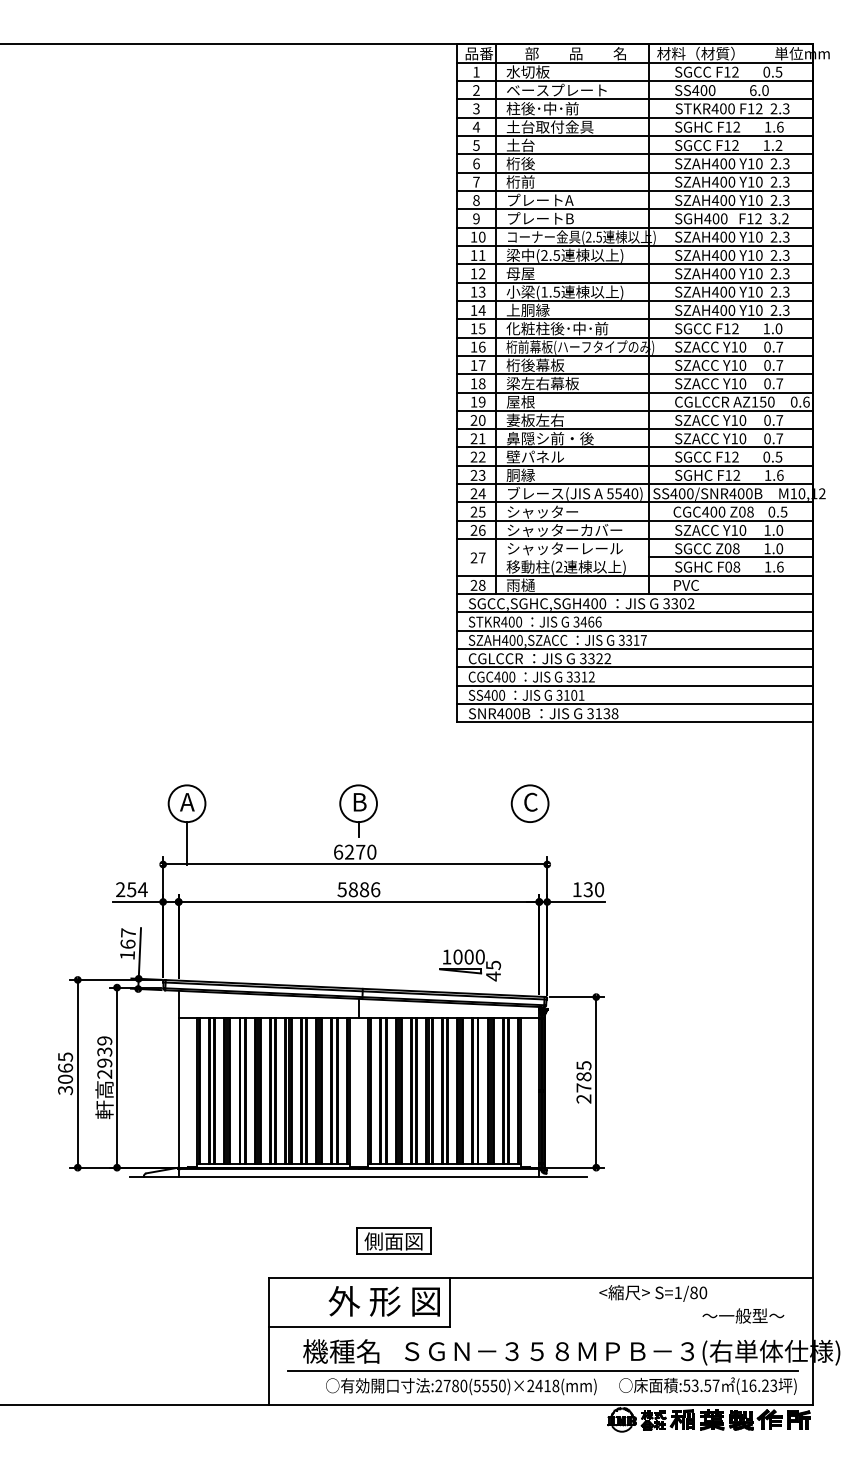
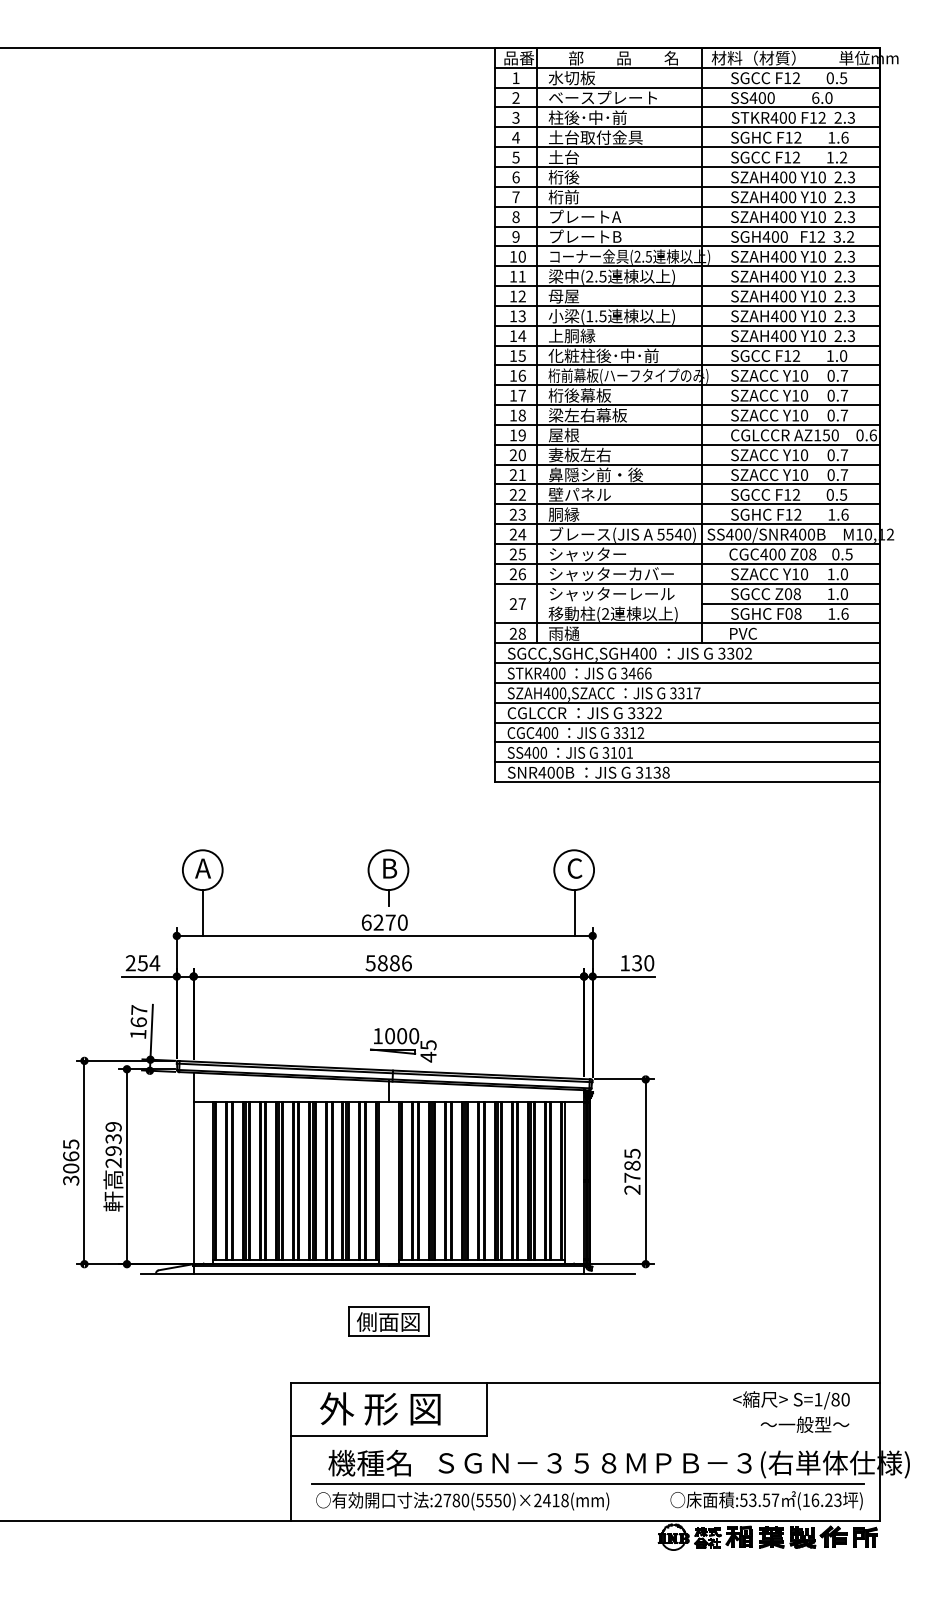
line: (530, 842) -> (574, 912), added
part: (470, 965) -> (403, 1045), moved
part: (393, 1240) -> (388, 1321), moved
text: (653, 1293) -> (791, 1400), moved
text: (384, 1300) -> (380, 1408), moved
text: (461, 1386) -> (462, 1501), moved

